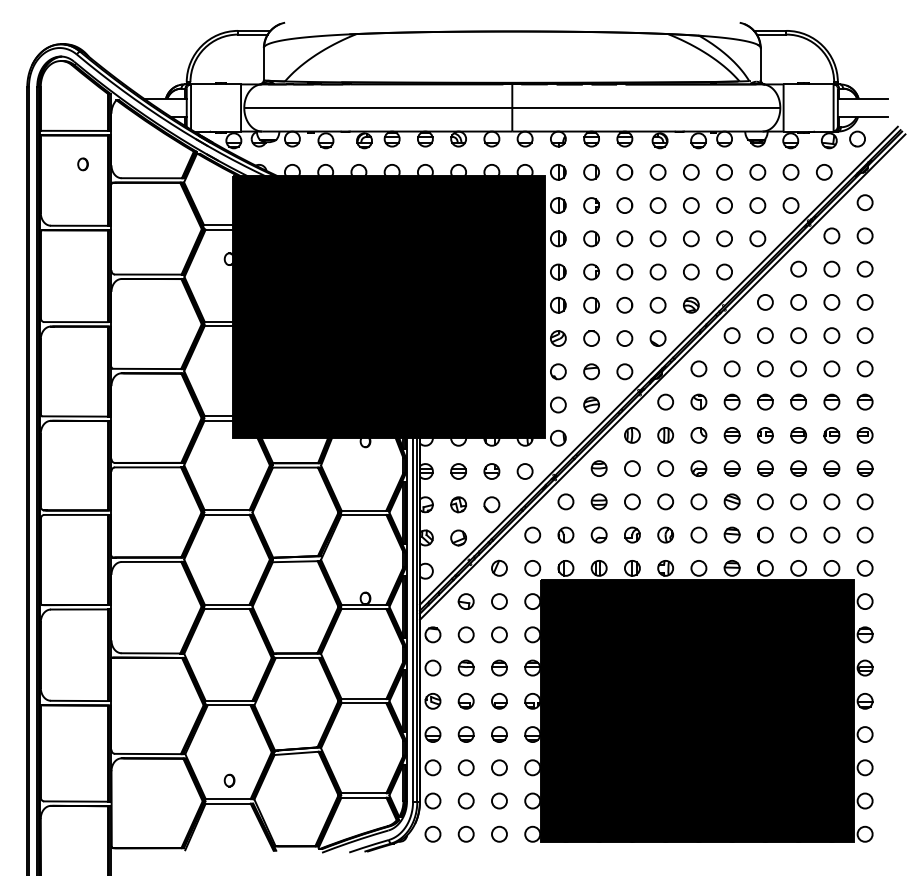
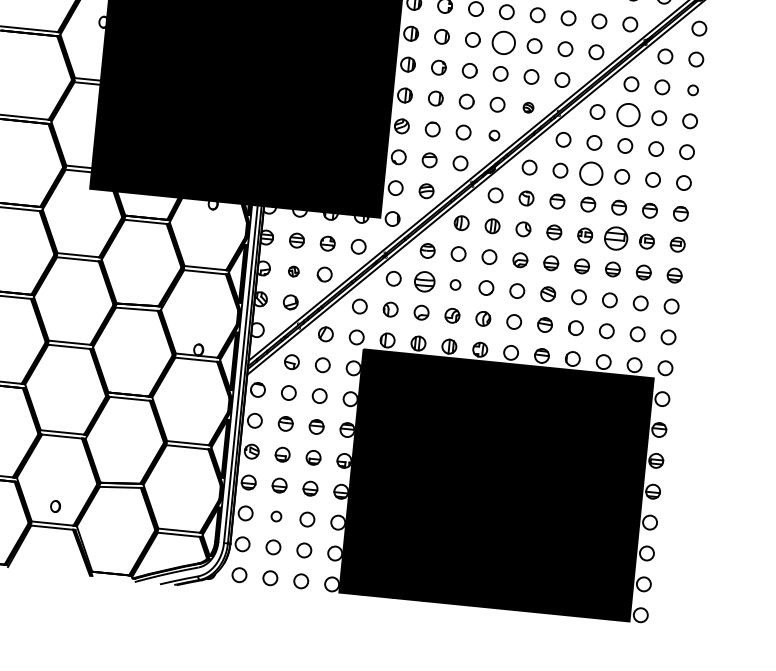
circle: (657, 238) -> (503, 42), size x1.6
circle: (864, 268) -> (692, 89), size x0.7
circle: (798, 302) -> (628, 115), size x1.6
part: (691, 304) -> (528, 107), size x0.7
part: (657, 338) -> (493, 135), size x0.7
circle: (765, 368) -> (591, 173), size x1.6
part: (798, 435) -> (615, 238), size x1.6
part: (598, 501) -> (424, 281), size x1.4
circle: (632, 501) -> (455, 284), size x0.7
part: (458, 504) -> (293, 271), size x0.7
circle: (465, 767) -> (275, 516), size x0.7

